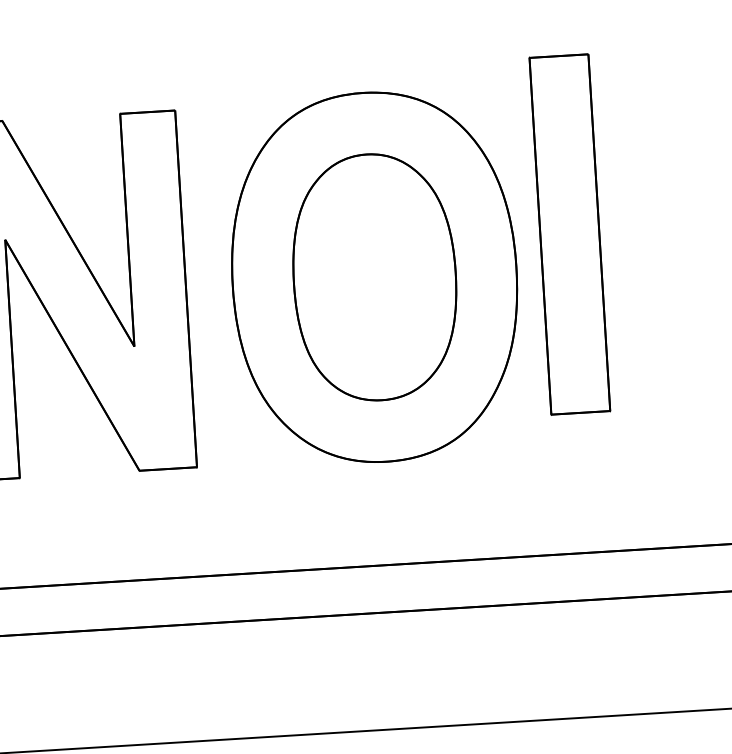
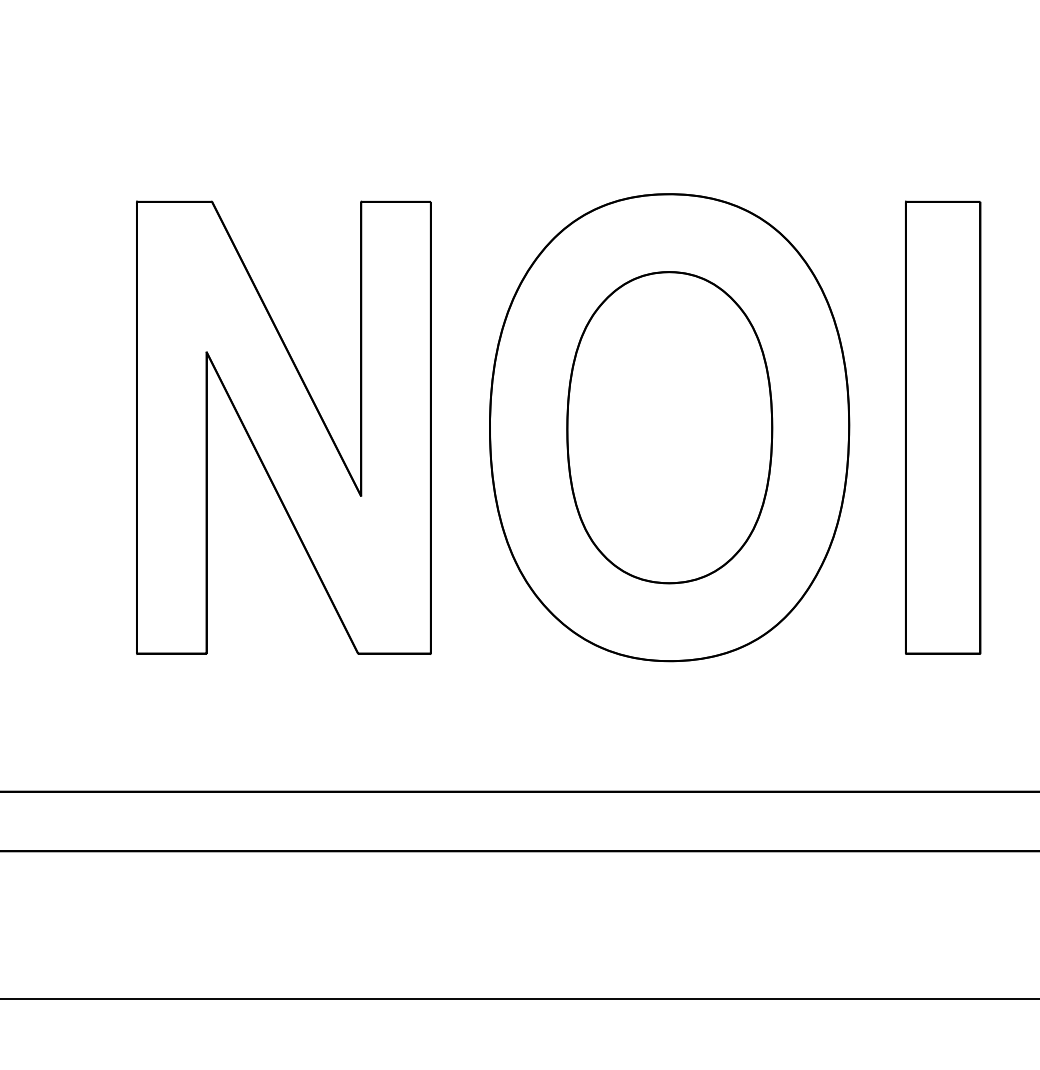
part: (570, 234) -> (943, 427), moved

